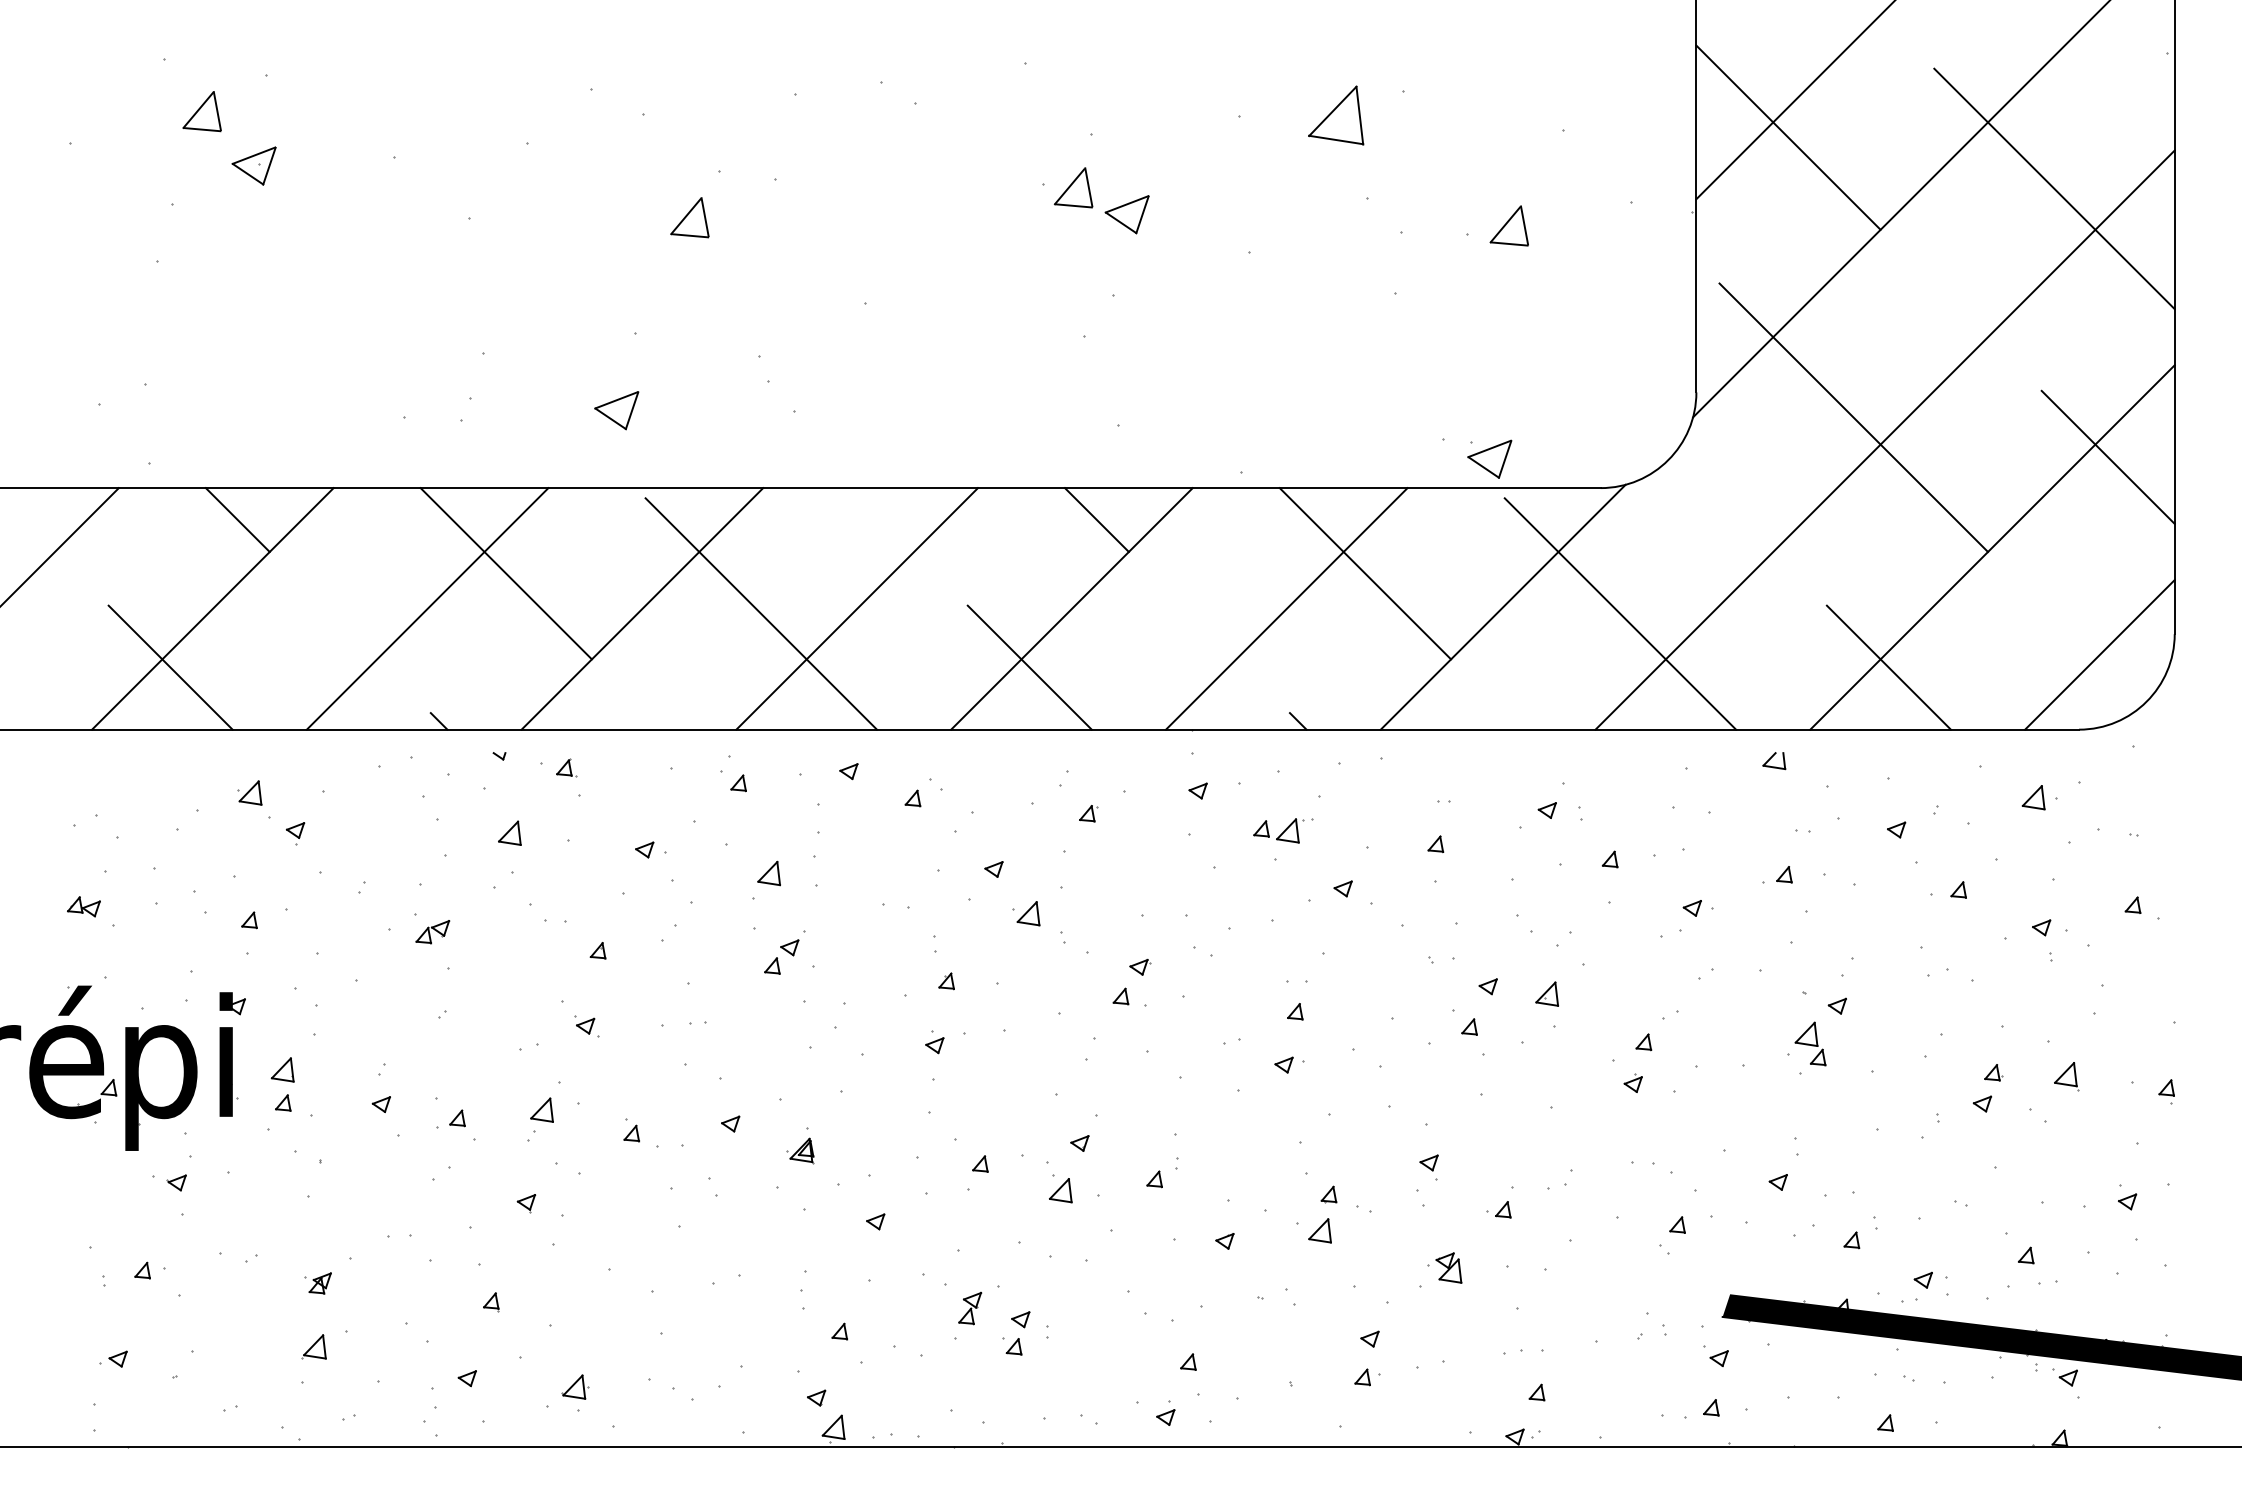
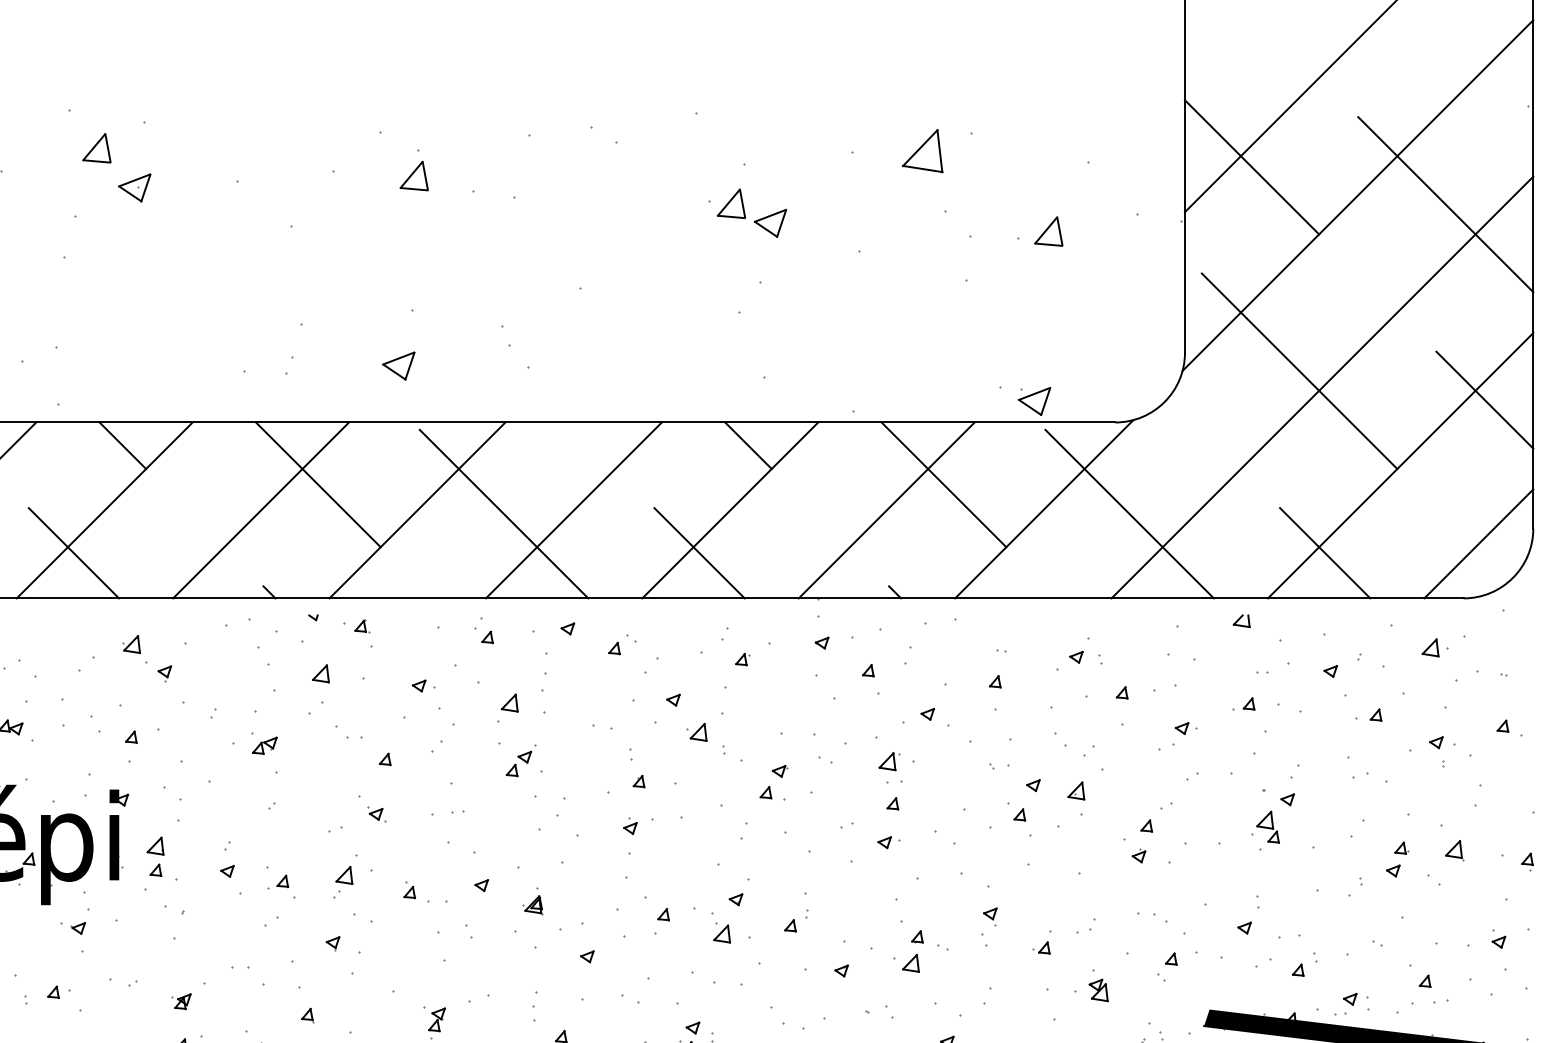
part: (689, 217) -> (413, 175), moved
part: (1290, 830) -> (889, 761), moved
part: (1448, 1267) -> (1098, 990), moved
part: (970, 1308) -> (437, 1019), moved

